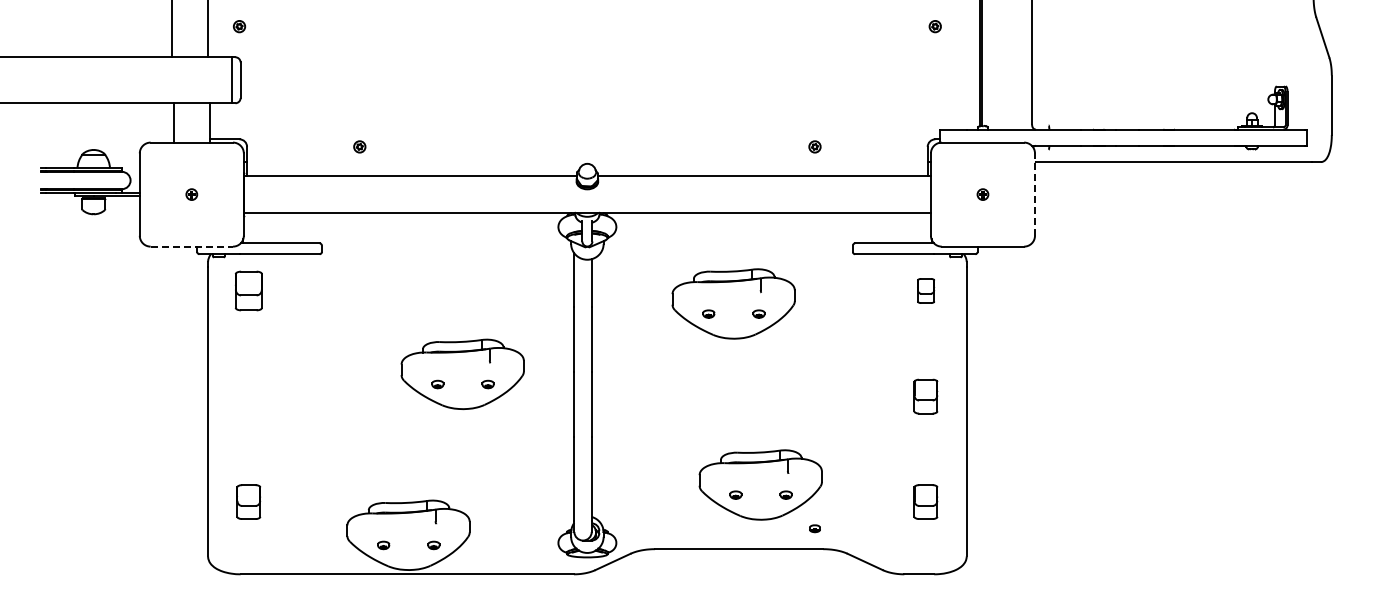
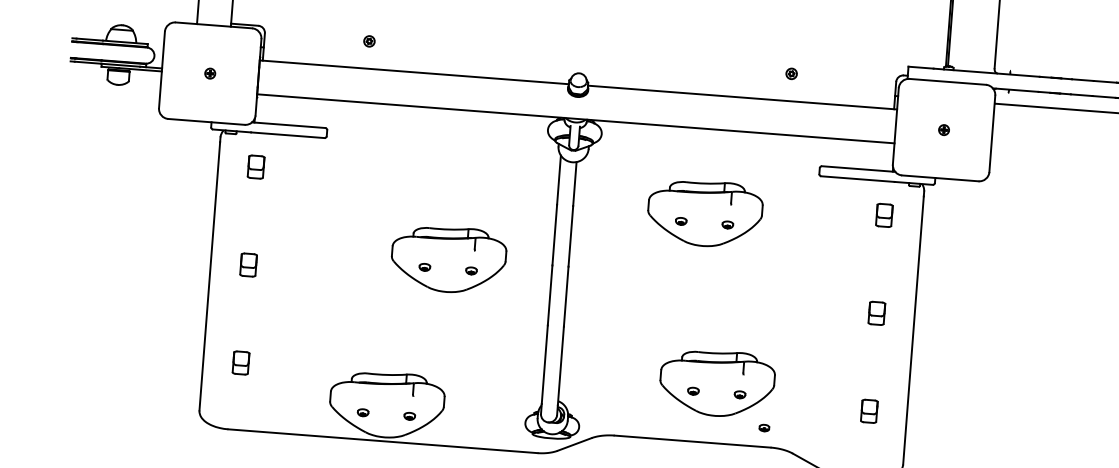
line: (1035, 194) -> (992, 133), dashed -> solid
line: (192, 246) -> (207, 121), dashed -> solid
part: (248, 290) -> (255, 166), size x0.62
part: (248, 396) -> (248, 264), added
part: (926, 396) -> (877, 313), size x0.71
part: (248, 502) -> (240, 363), size x0.71
part: (926, 502) -> (869, 411), size x0.71

